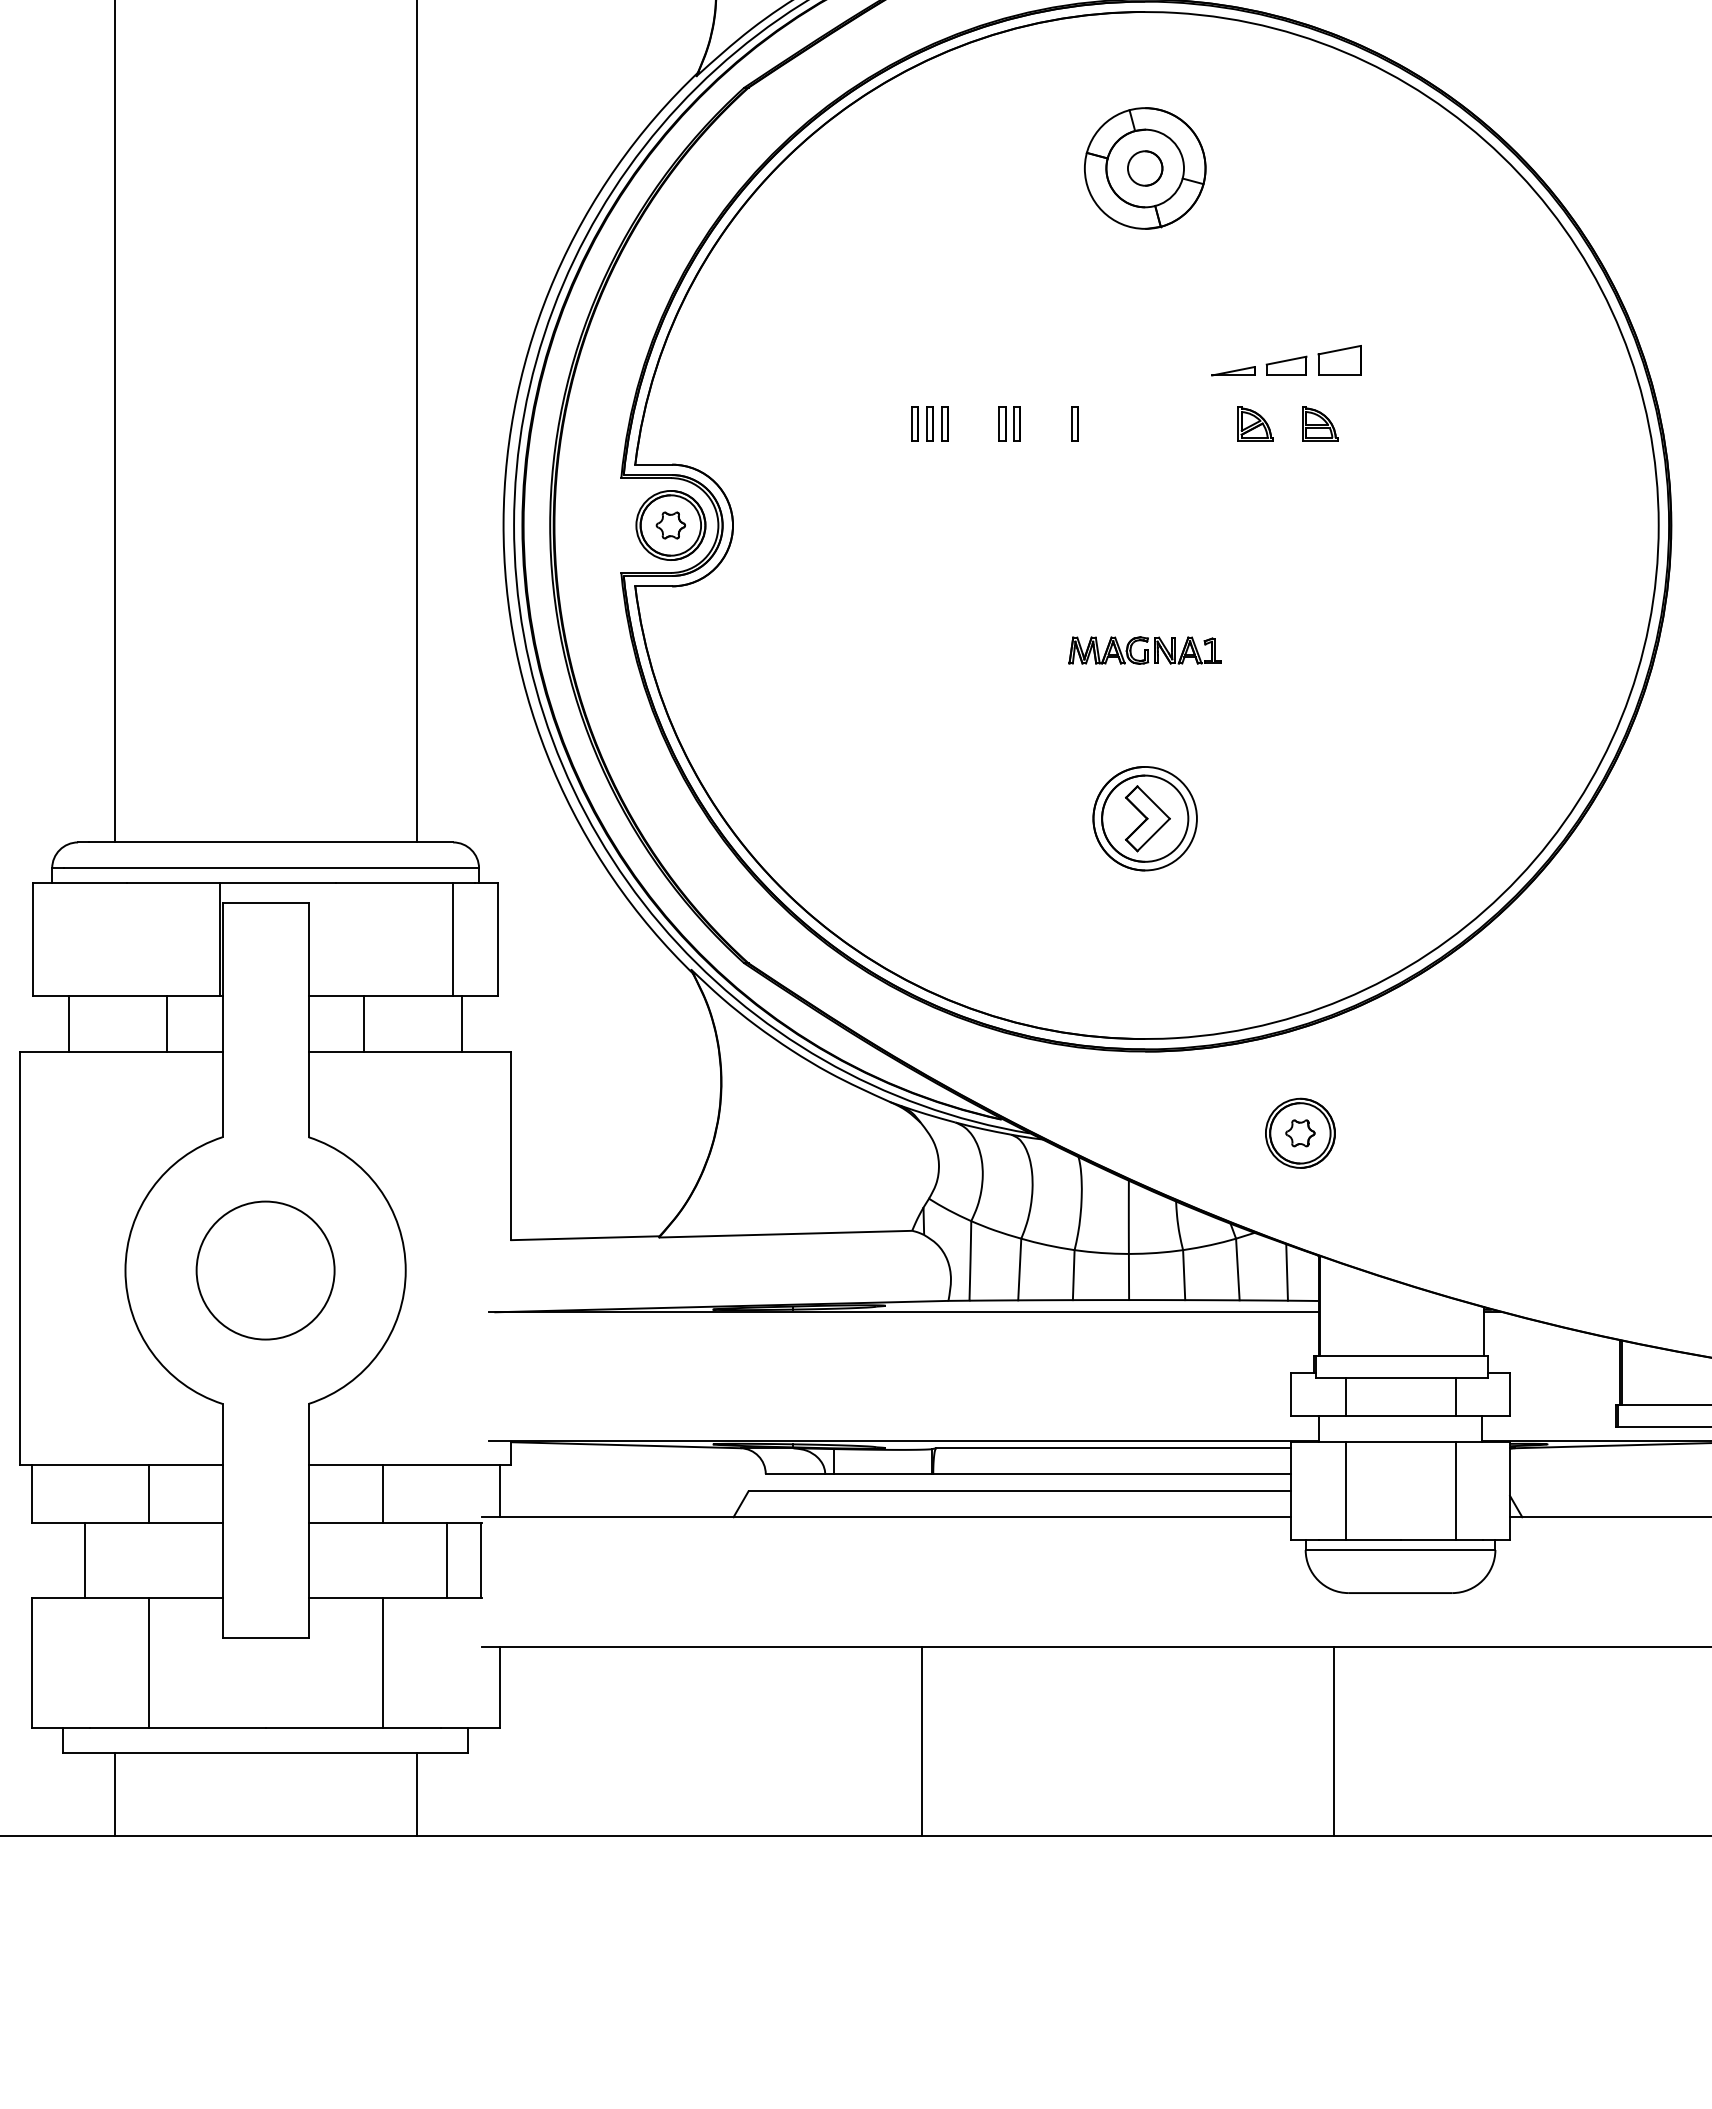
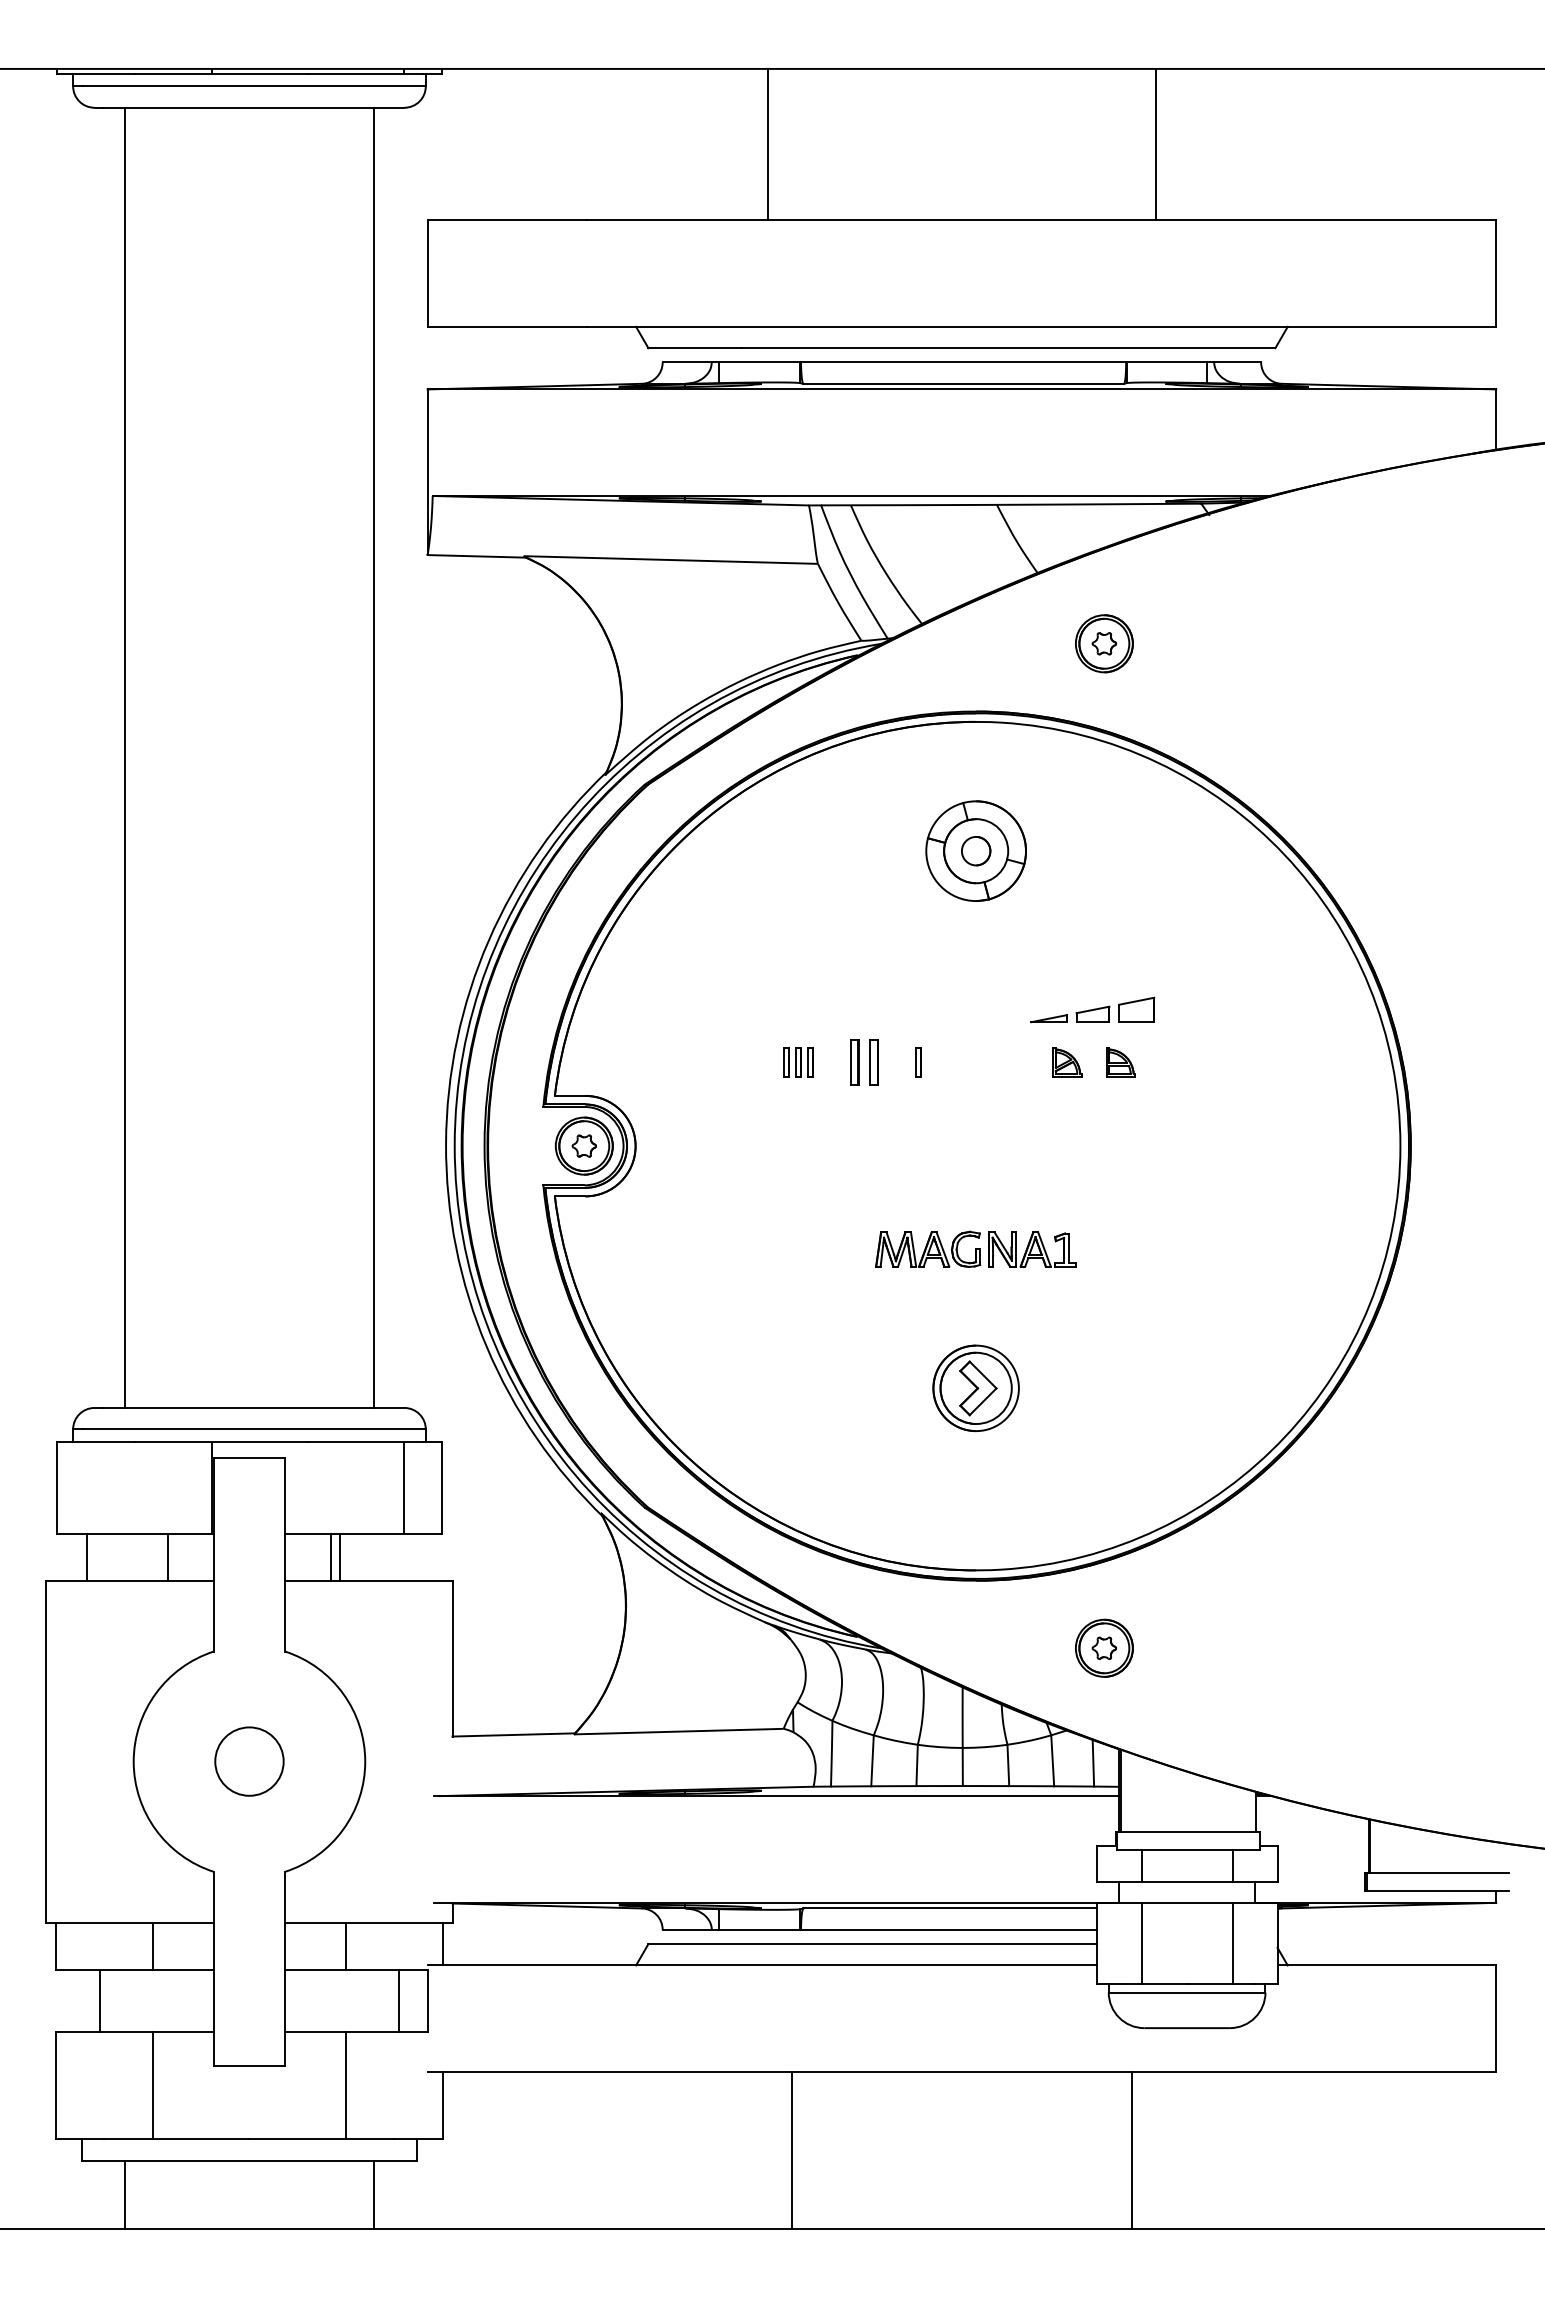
part: (1010, 424) -> (864, 1062), size x1.6
part: (1144, 650) -> (975, 1249), size x1.6
line: (461, 1023) -> (339, 1557), moved
circle: (265, 1270) -> (249, 1761), size x0.6

